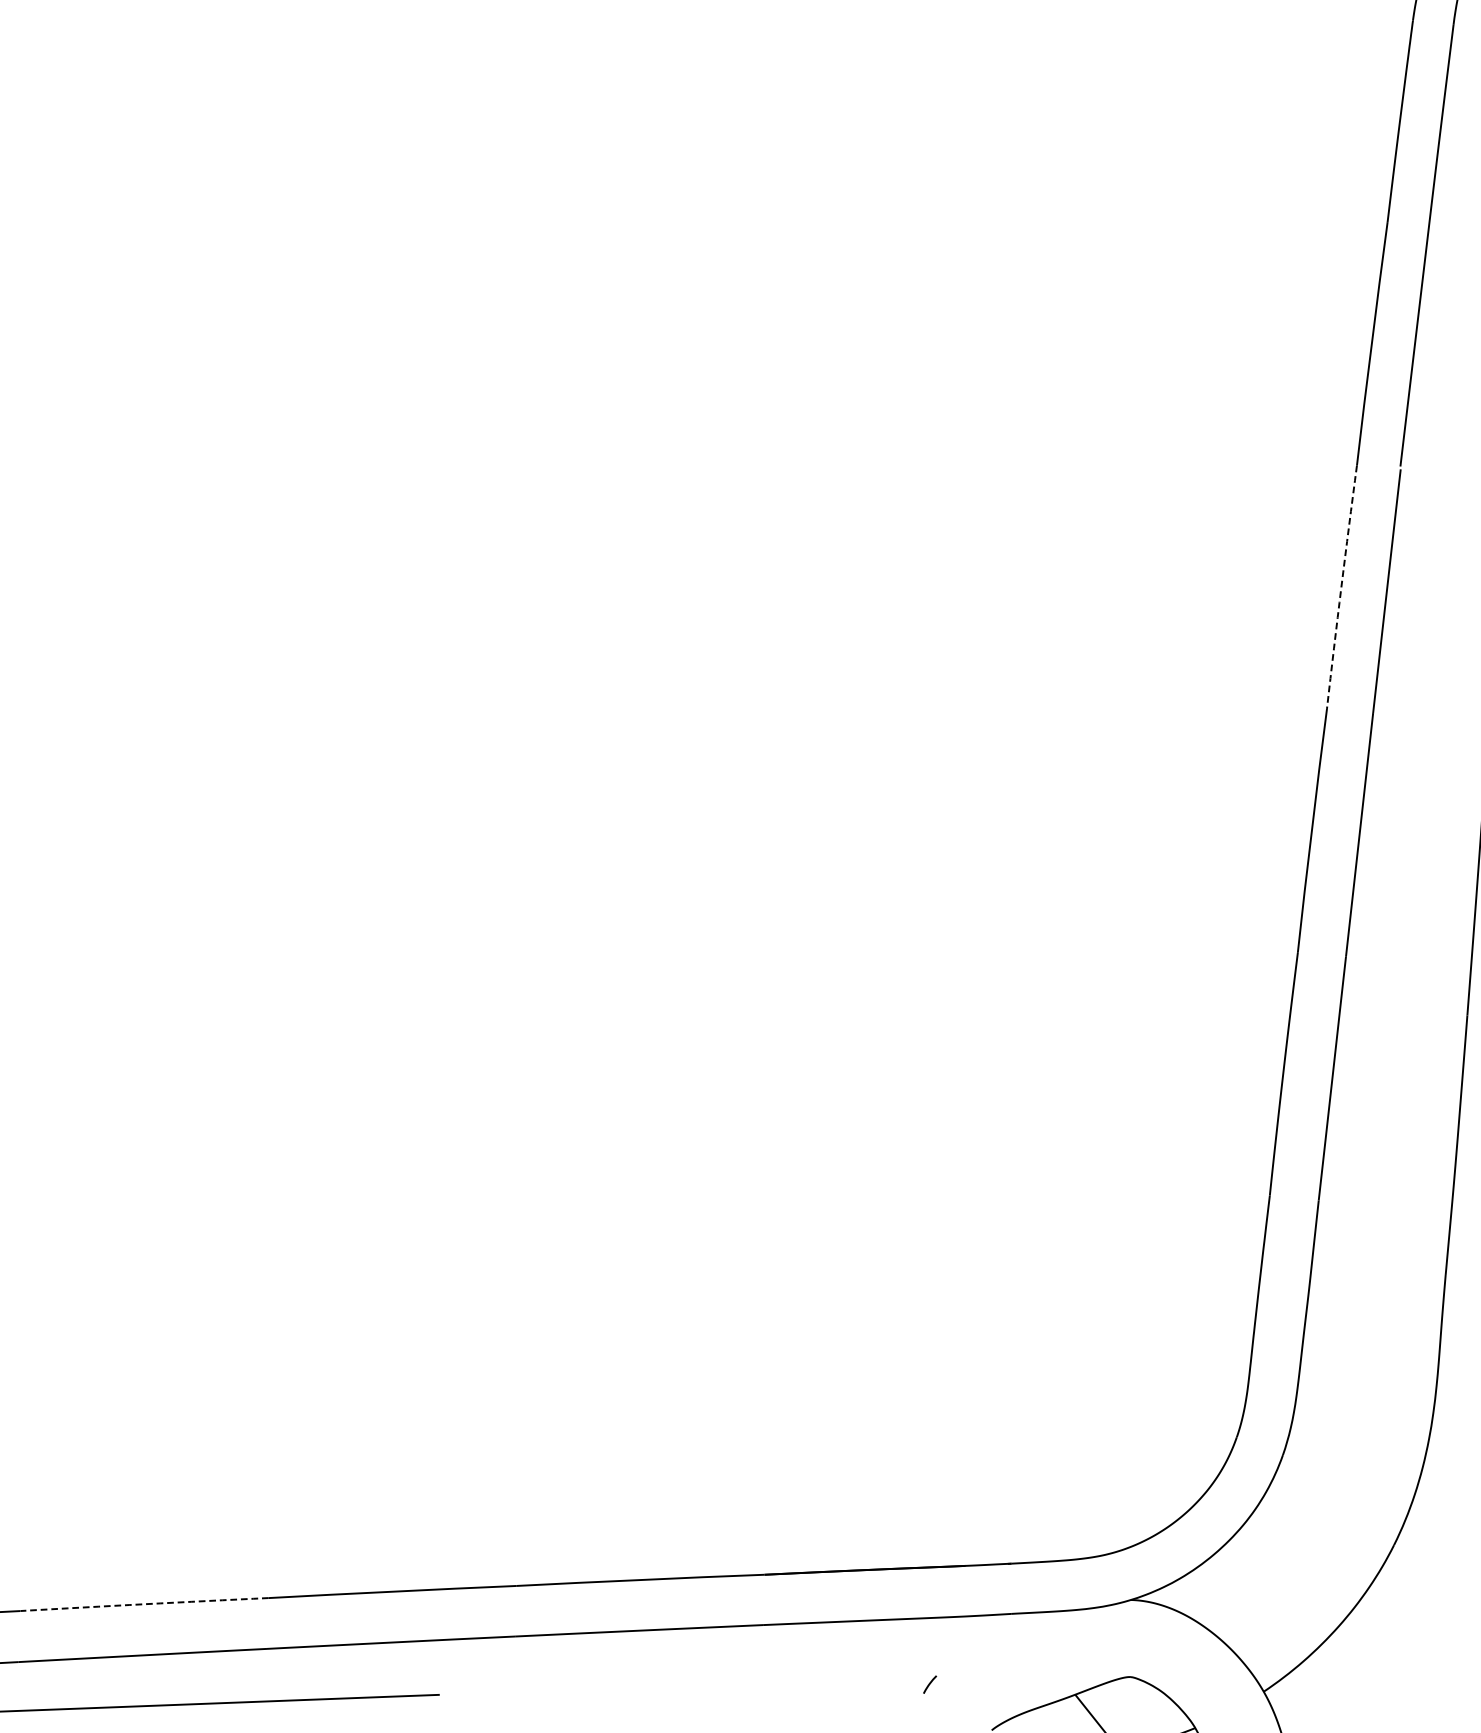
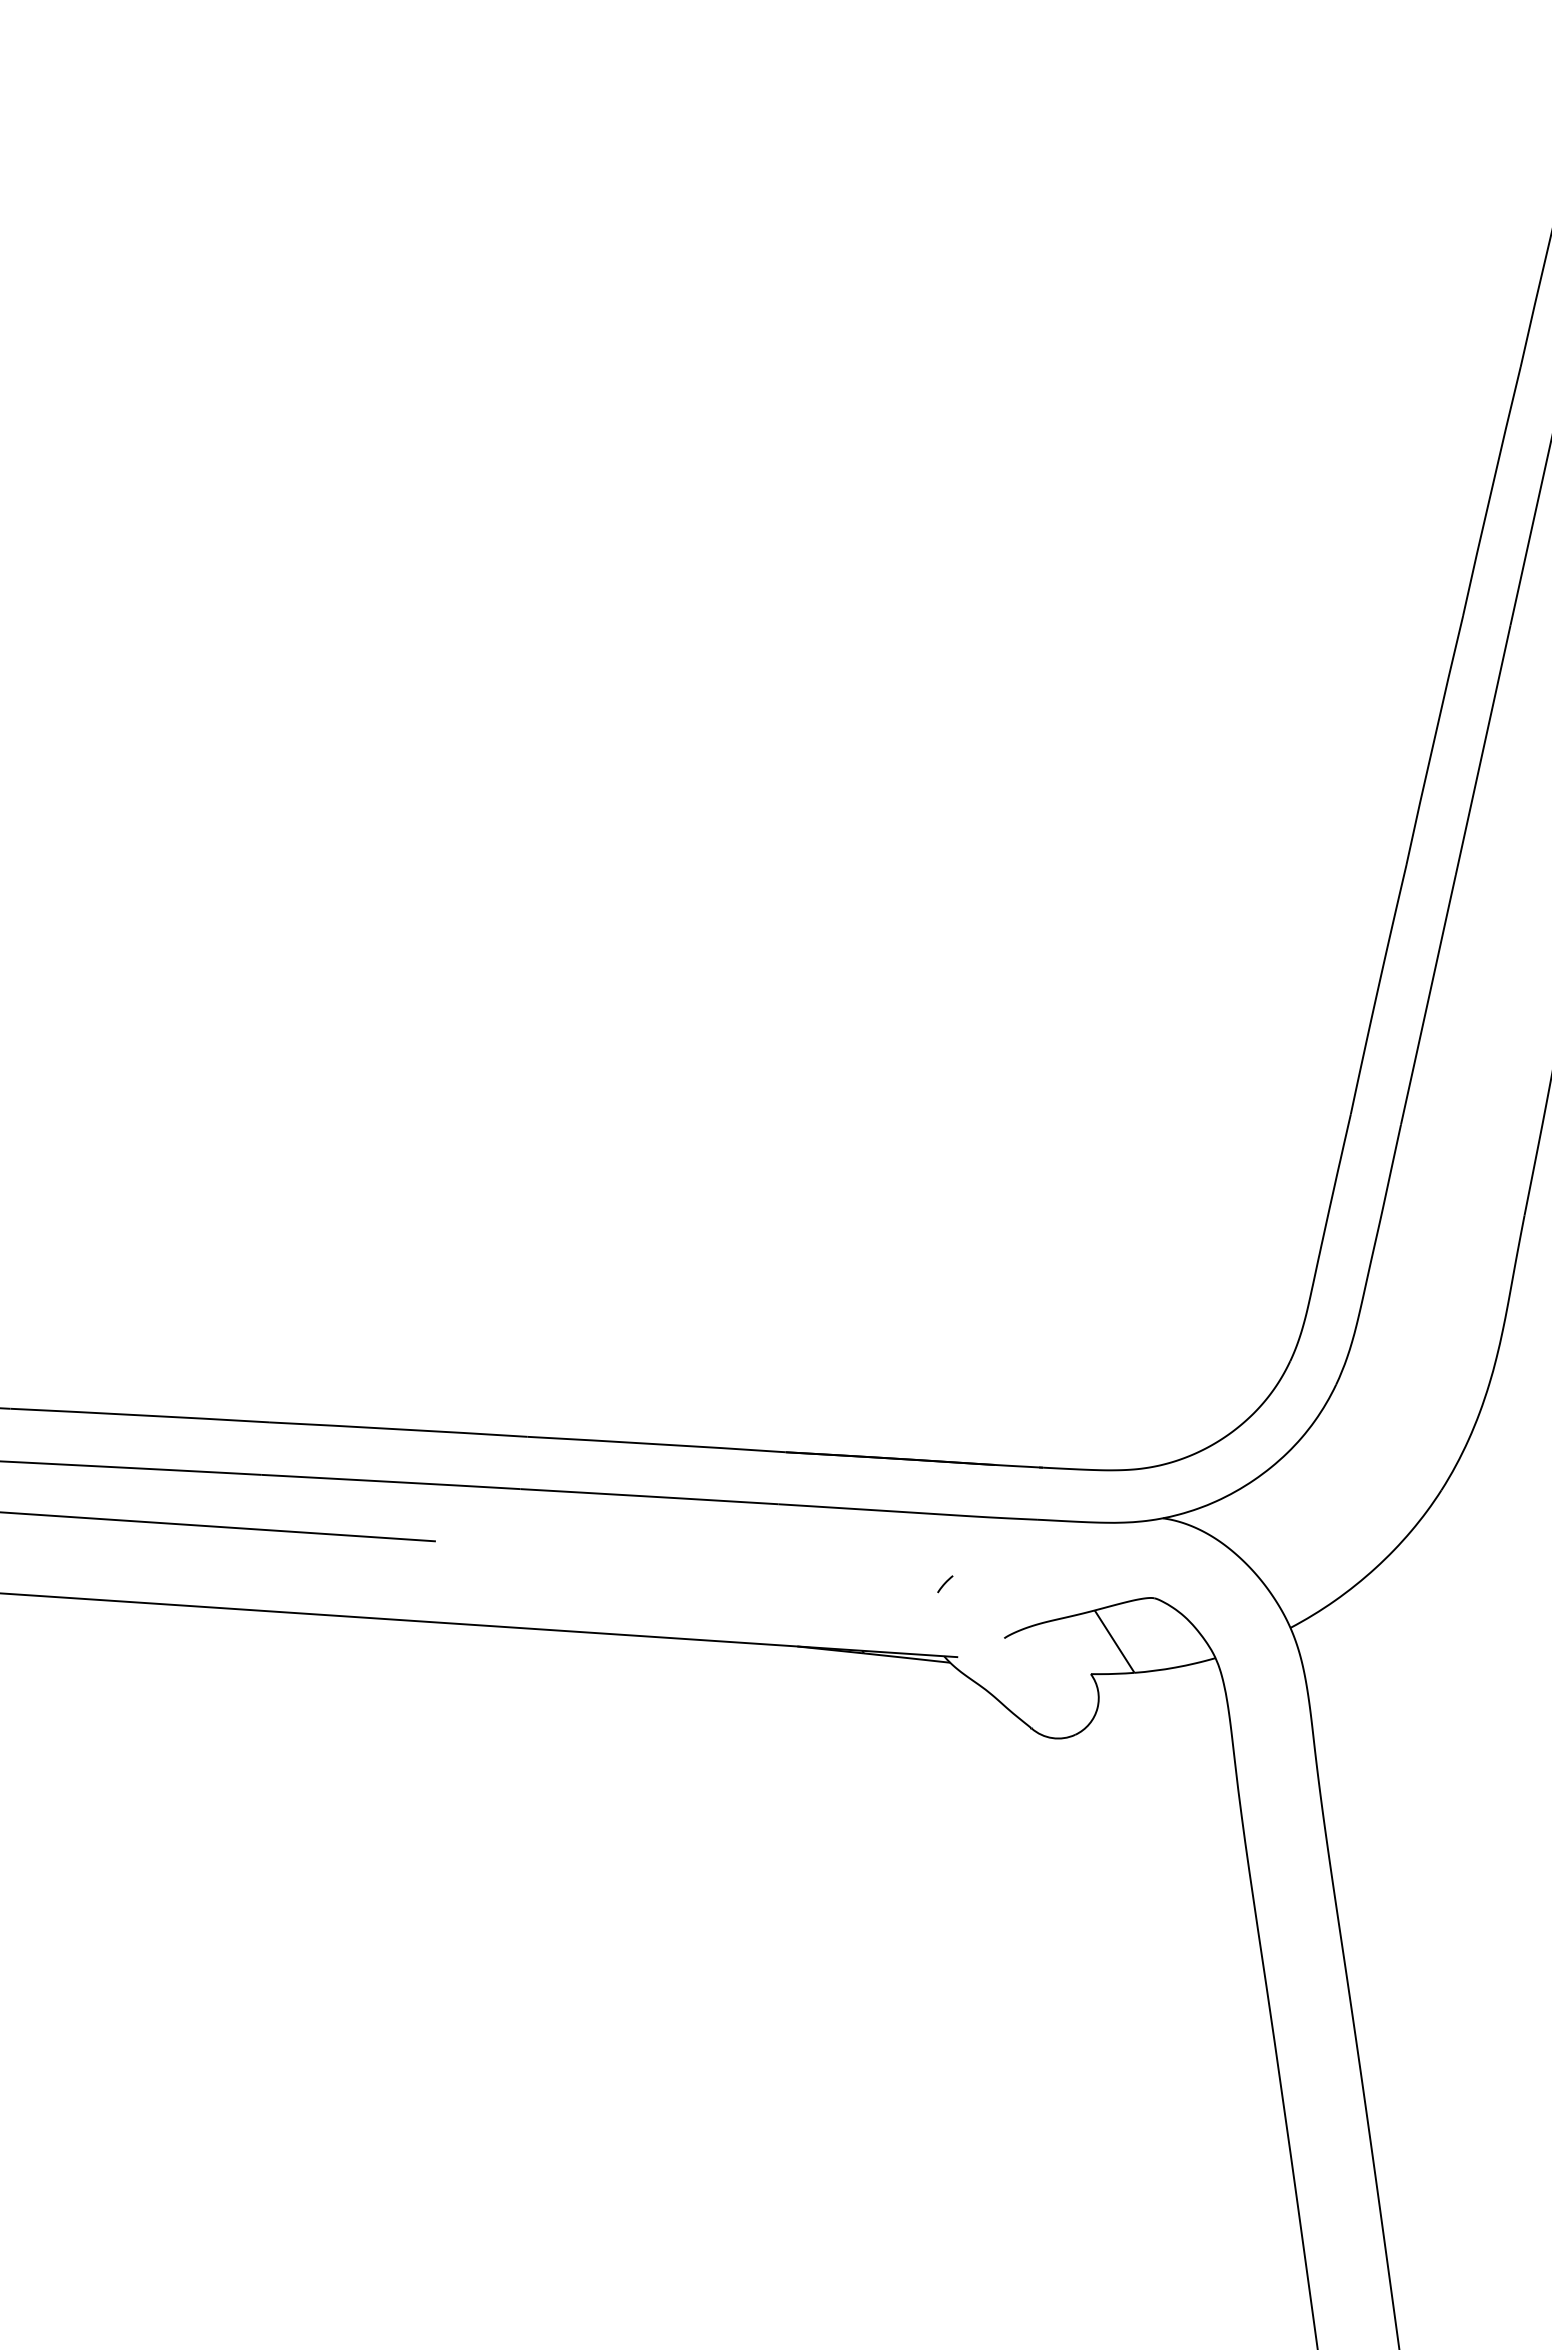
arc: (1341, 587) -> (1491, 491), dashed -> solid
arc: (144, 1604) -> (139, 1415), dashed -> solid

